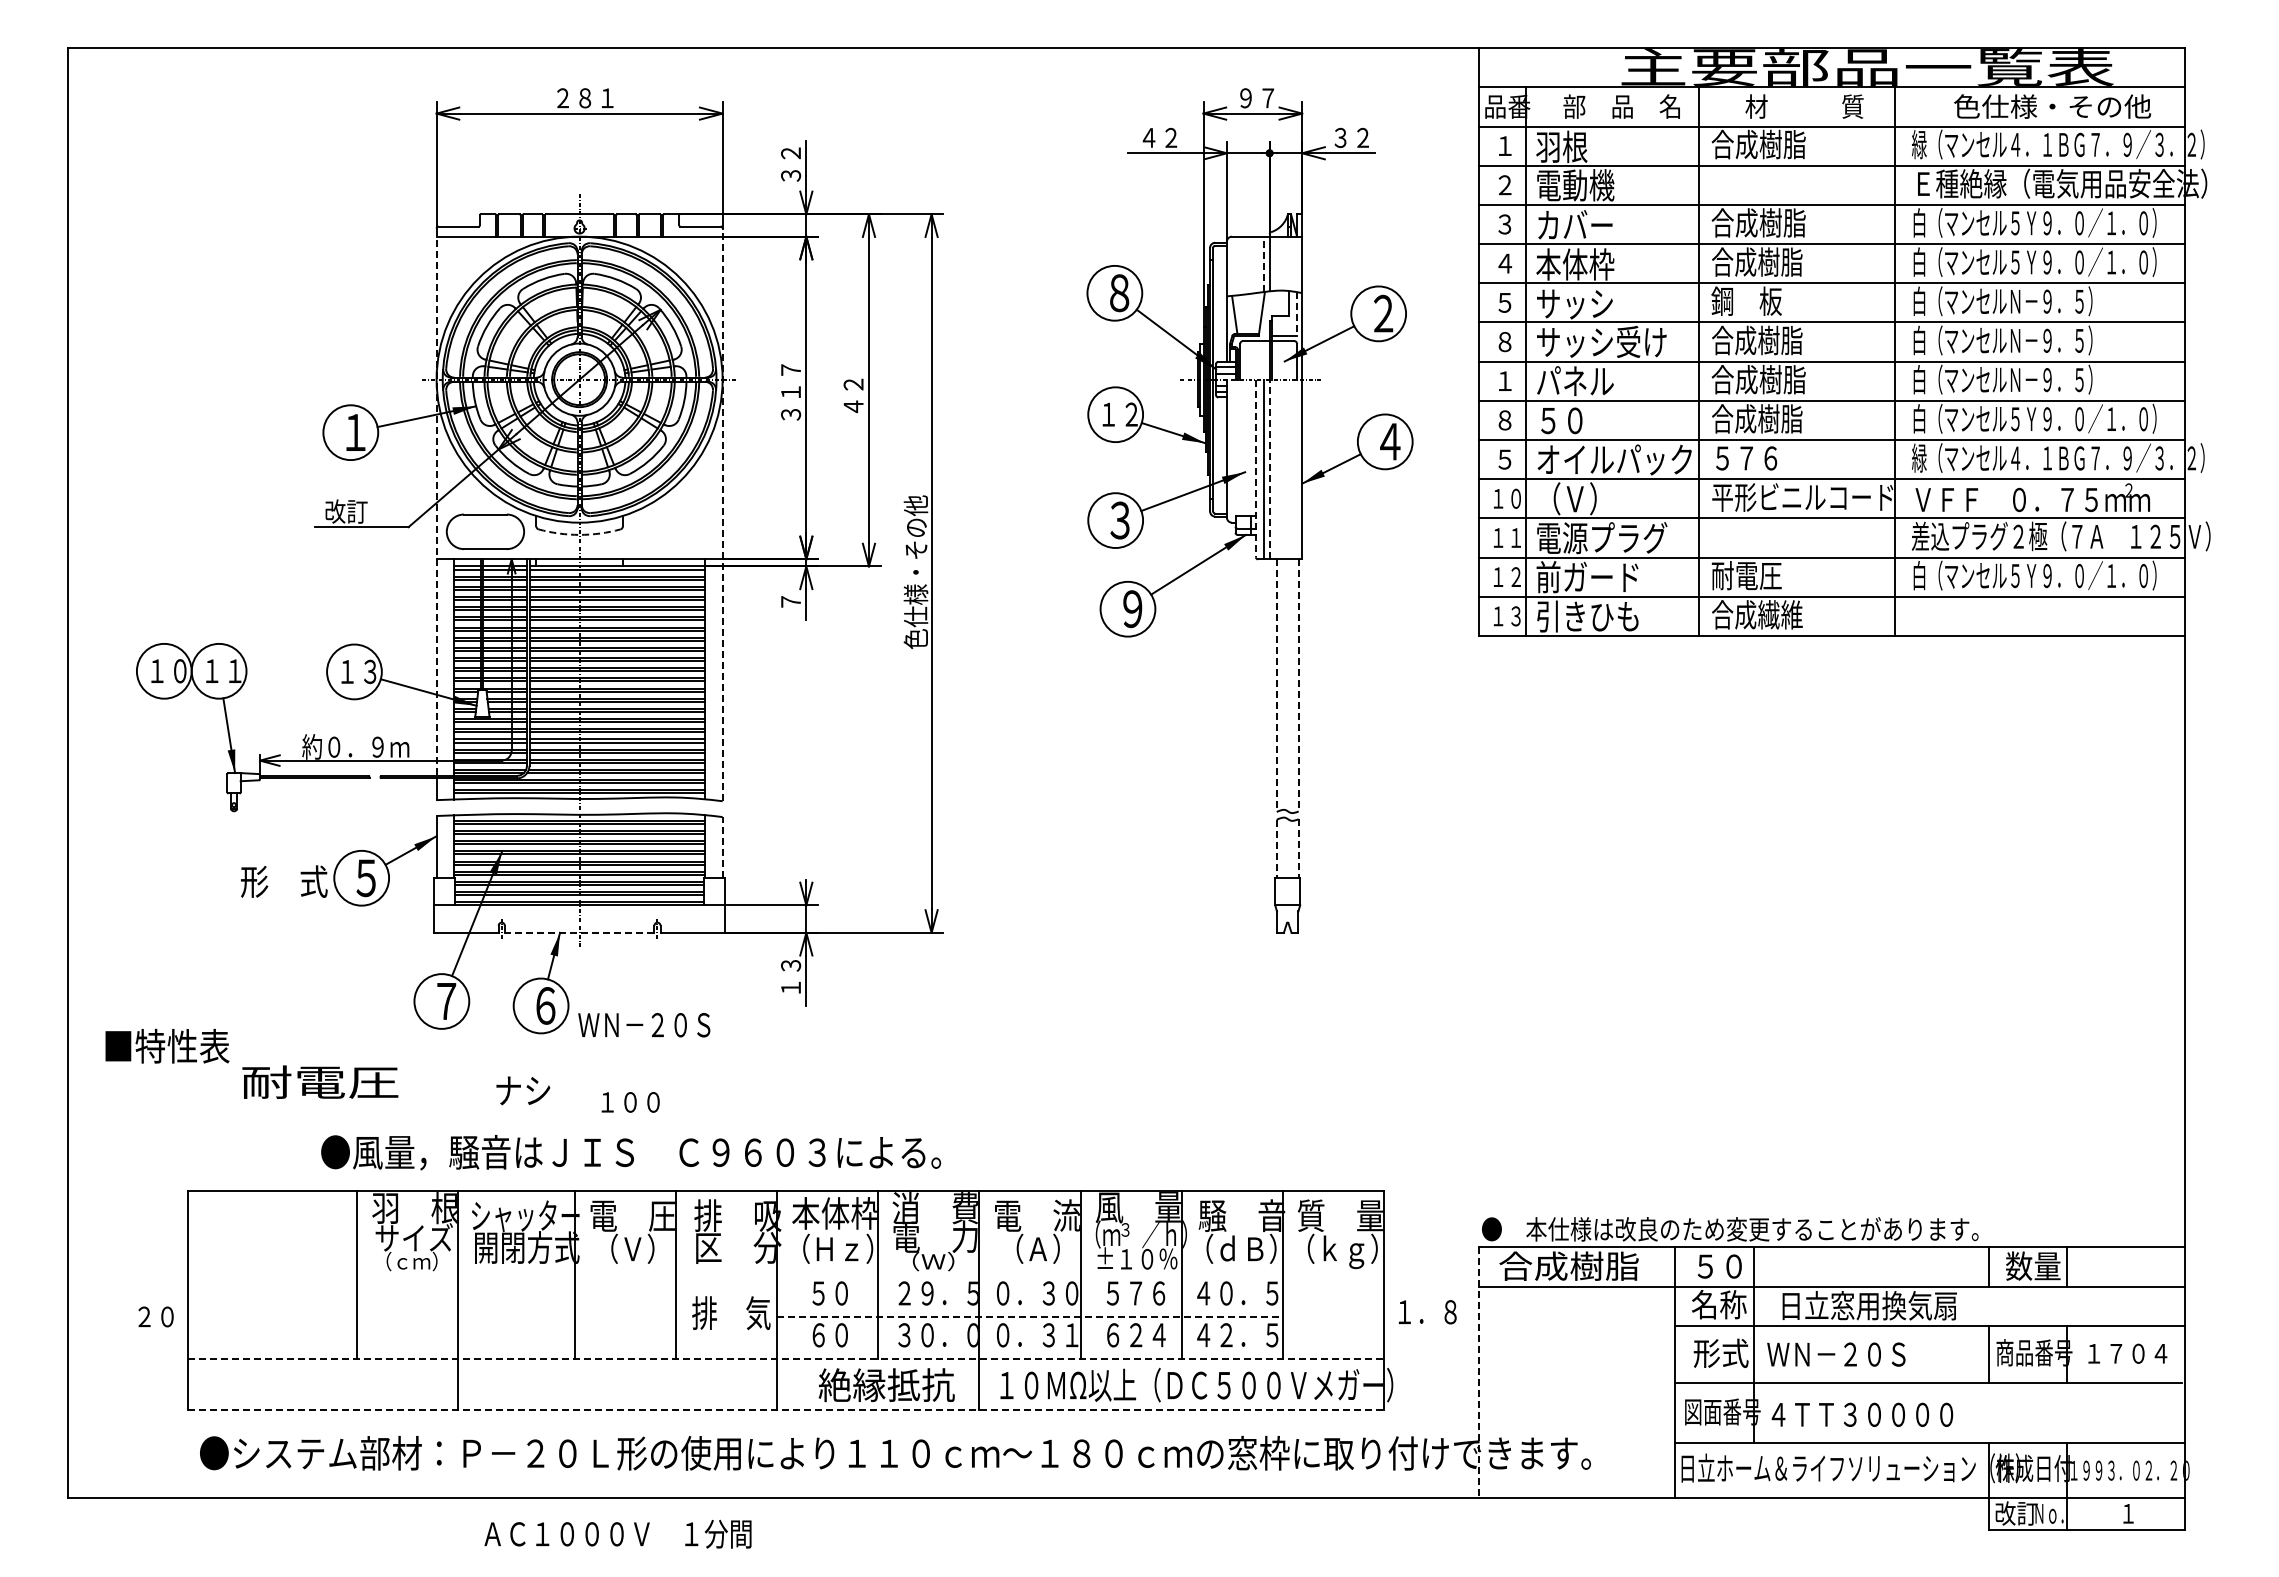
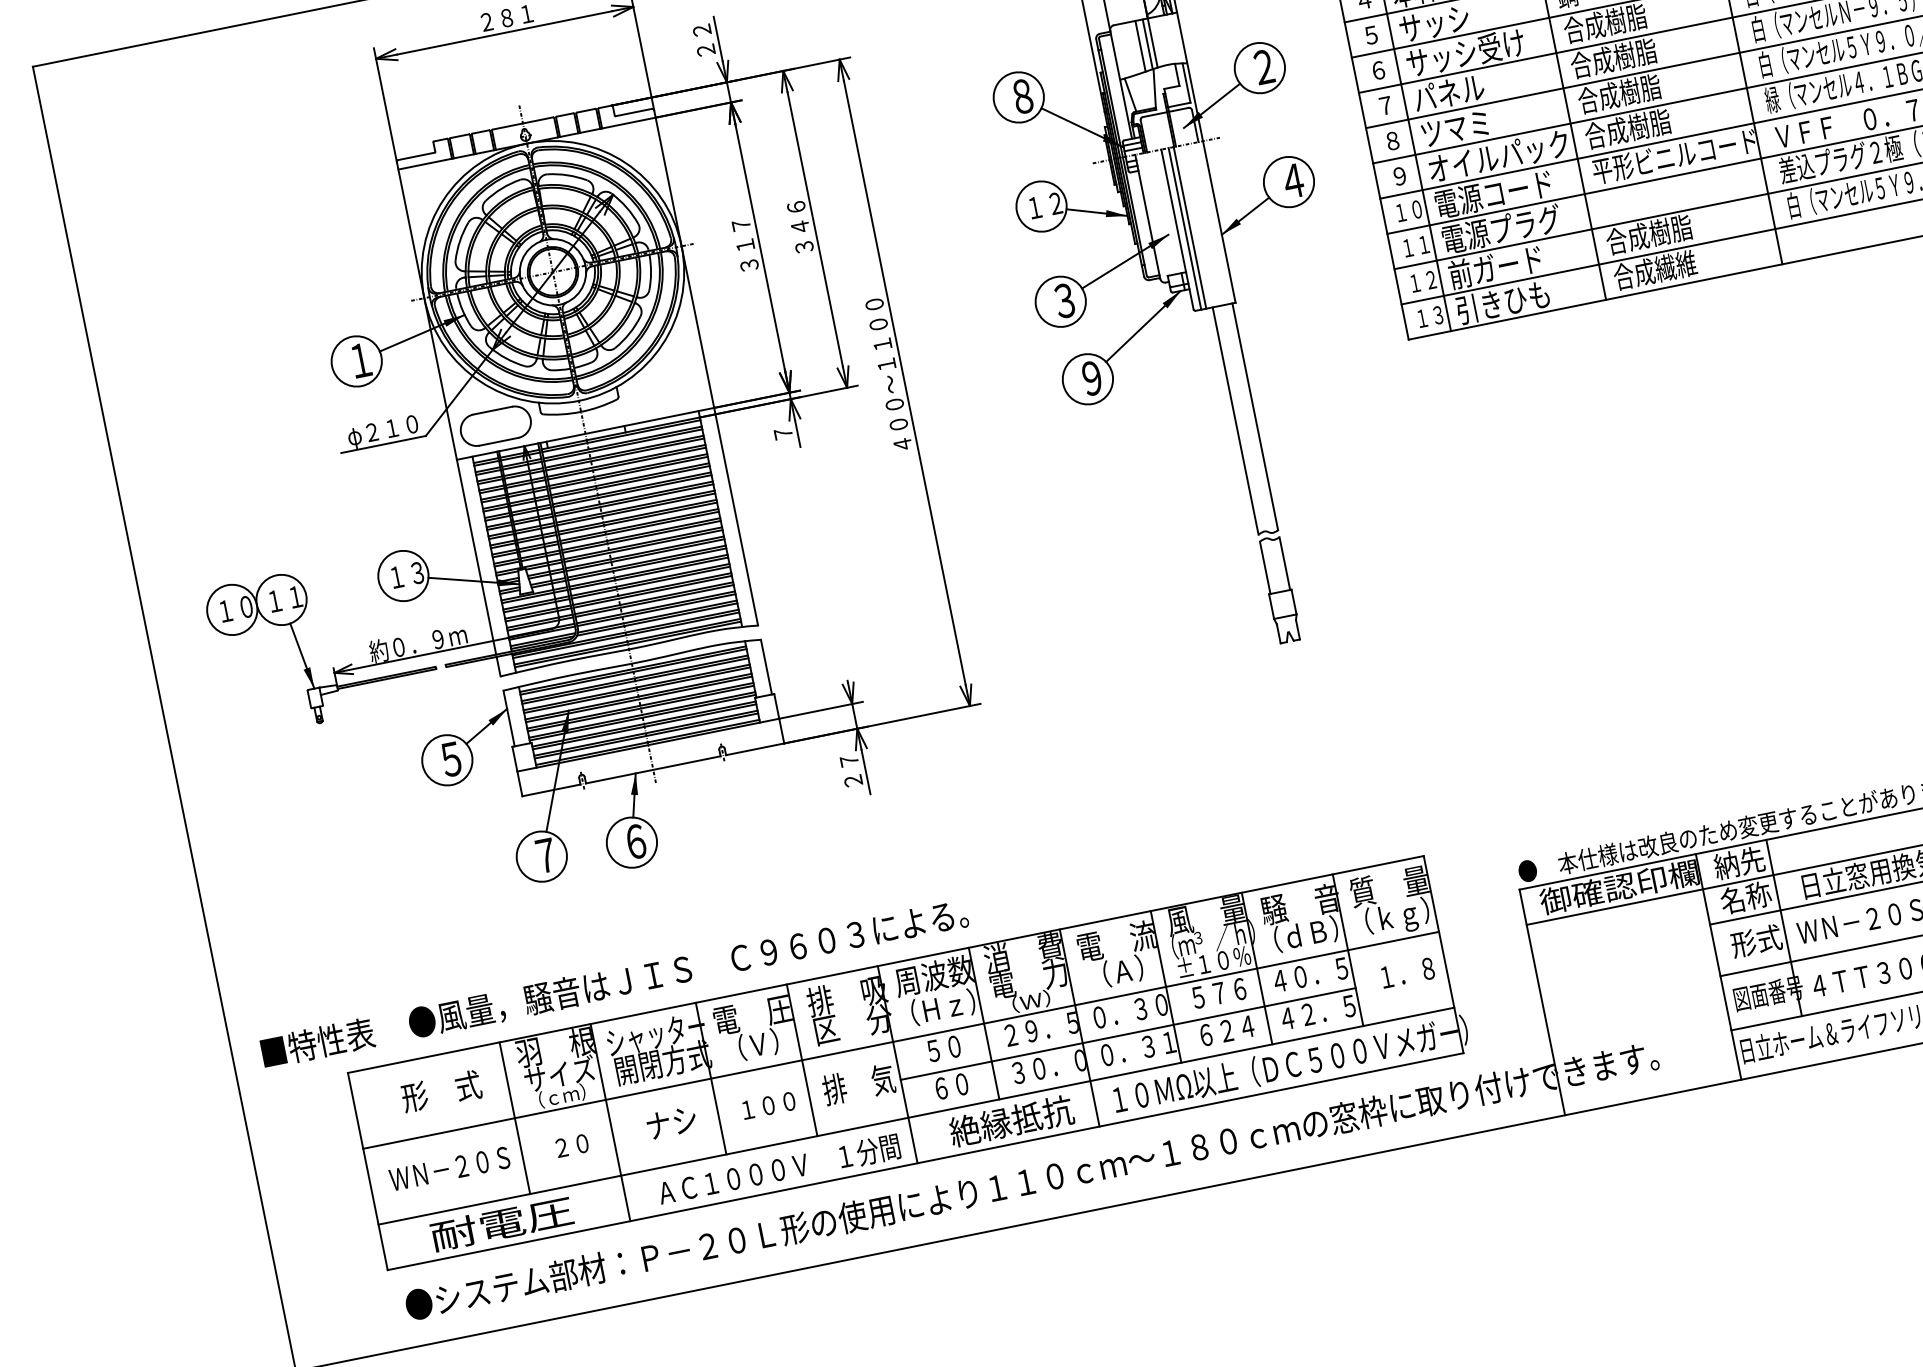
text: (791, 175) -> (706, 50), ３２ -> ２２
line: (1255, 264) -> (1140, 46), added
line: (1264, 264) -> (1148, 44), dashed -> solid
line: (1297, 314) -> (1186, 83), dashed -> solid
text: (1504, 341) -> (1378, 70), ８ -> ６
text: (1504, 380) -> (1385, 105), １ -> ７
text: (853, 384) -> (800, 226), ４２ -> ３４６
text: (1574, 420) -> (1455, 128), ５０ -> ツマミ
text: (1758, 457) -> (1627, 128), ５７６ -> 合成樹脂
text: (1504, 459) -> (1399, 176), ５ -> ９
line: (1255, 468) -> (1177, 229), dashed -> solid
line: (1269, 469) -> (1189, 227), dashed -> solid
text: (1600, 498) -> (1492, 193), （Ｖ） -> 電源コード
line: (436, 502) -> (446, 408), dashed -> solid
text: (363, 512) -> (382, 430), 改訂 -> φ２１０
line: (722, 514) -> (705, 367), dashed -> solid
arc: (579, 534) -> (580, 411), dashed -> solid
text: (915, 563) -> (888, 376), 色仕様・その他 -> ４００～１１００
text: (1758, 575) -> (1649, 234), 耐電圧 -> 合成樹脂
line: (1298, 685) -> (1255, 416), dashed -> solid
line: (1276, 686) -> (1235, 421), dashed -> solid
line: (722, 846) -> (766, 666), dashed -> solid
line: (1276, 849) -> (1265, 568), dashed -> solid
line: (1298, 849) -> (1284, 564), dashed -> solid
text: (284, 881) -> (441, 1091), moved
line: (579, 932) -> (653, 769), dashed -> solid
text: (791, 976) -> (851, 770), １３ -> ２７
text: (644, 1025) -> (450, 1169), moved
text: (167, 1045) -> (317, 1042), moved
text: (320, 1081) -> (502, 1223), moved
text: (523, 1090) -> (671, 1122), moved
text: (630, 1102) -> (768, 1105), moved
text: (631, 1152) -> (688, 968), moved
text: (834, 1213) -> (933, 976), 本体枠 -> 周波数
text: (1585, 1265) -> (1618, 886), 合成樹脂 -> 御確認印欄
text: (1719, 1265) -> (1739, 862), ５０ -> 納先
line: (786, 1275) -> (901, 1040), added
text: (1427, 1312) -> (1407, 973), moved
text: (155, 1316) -> (571, 1145), moved
line: (1030, 1317) -> (1128, 1034), dashed -> solid
line: (786, 1359) -> (916, 1116), dashed -> solid
line: (1479, 1373) -> (1542, 1003), dashed -> solid
line: (786, 1409) -> (925, 1161), dashed -> solid
text: (617, 1533) -> (778, 1169), moved

